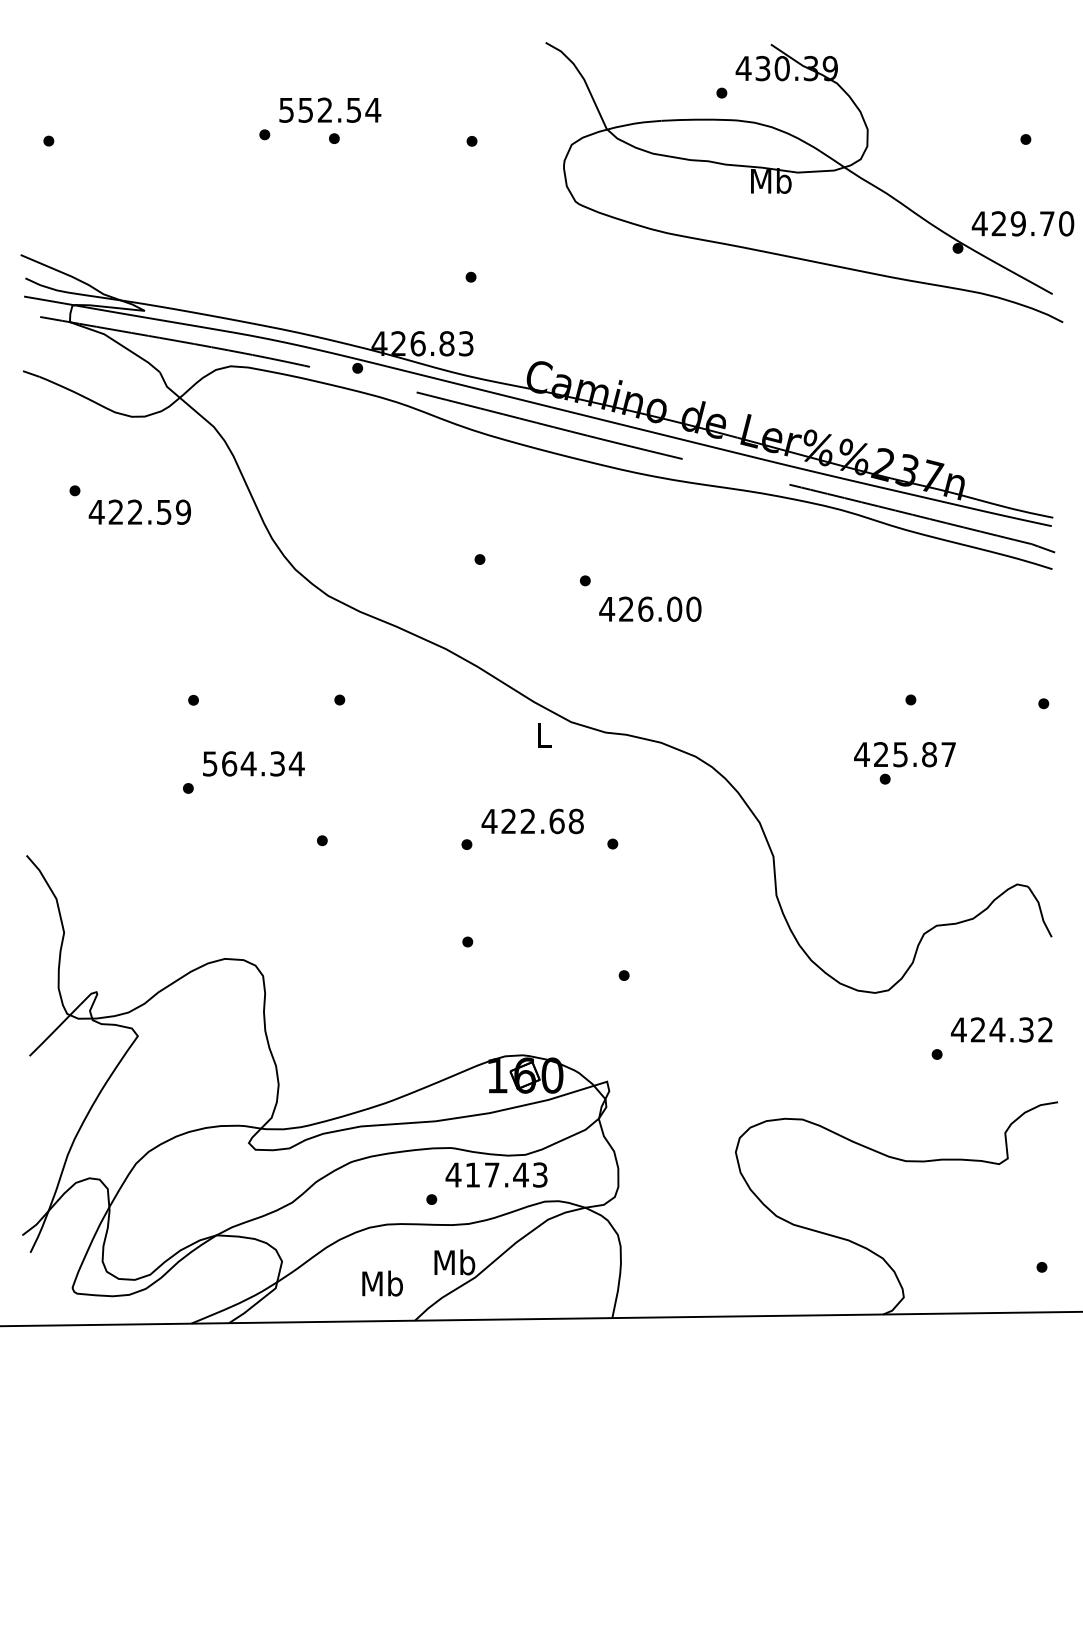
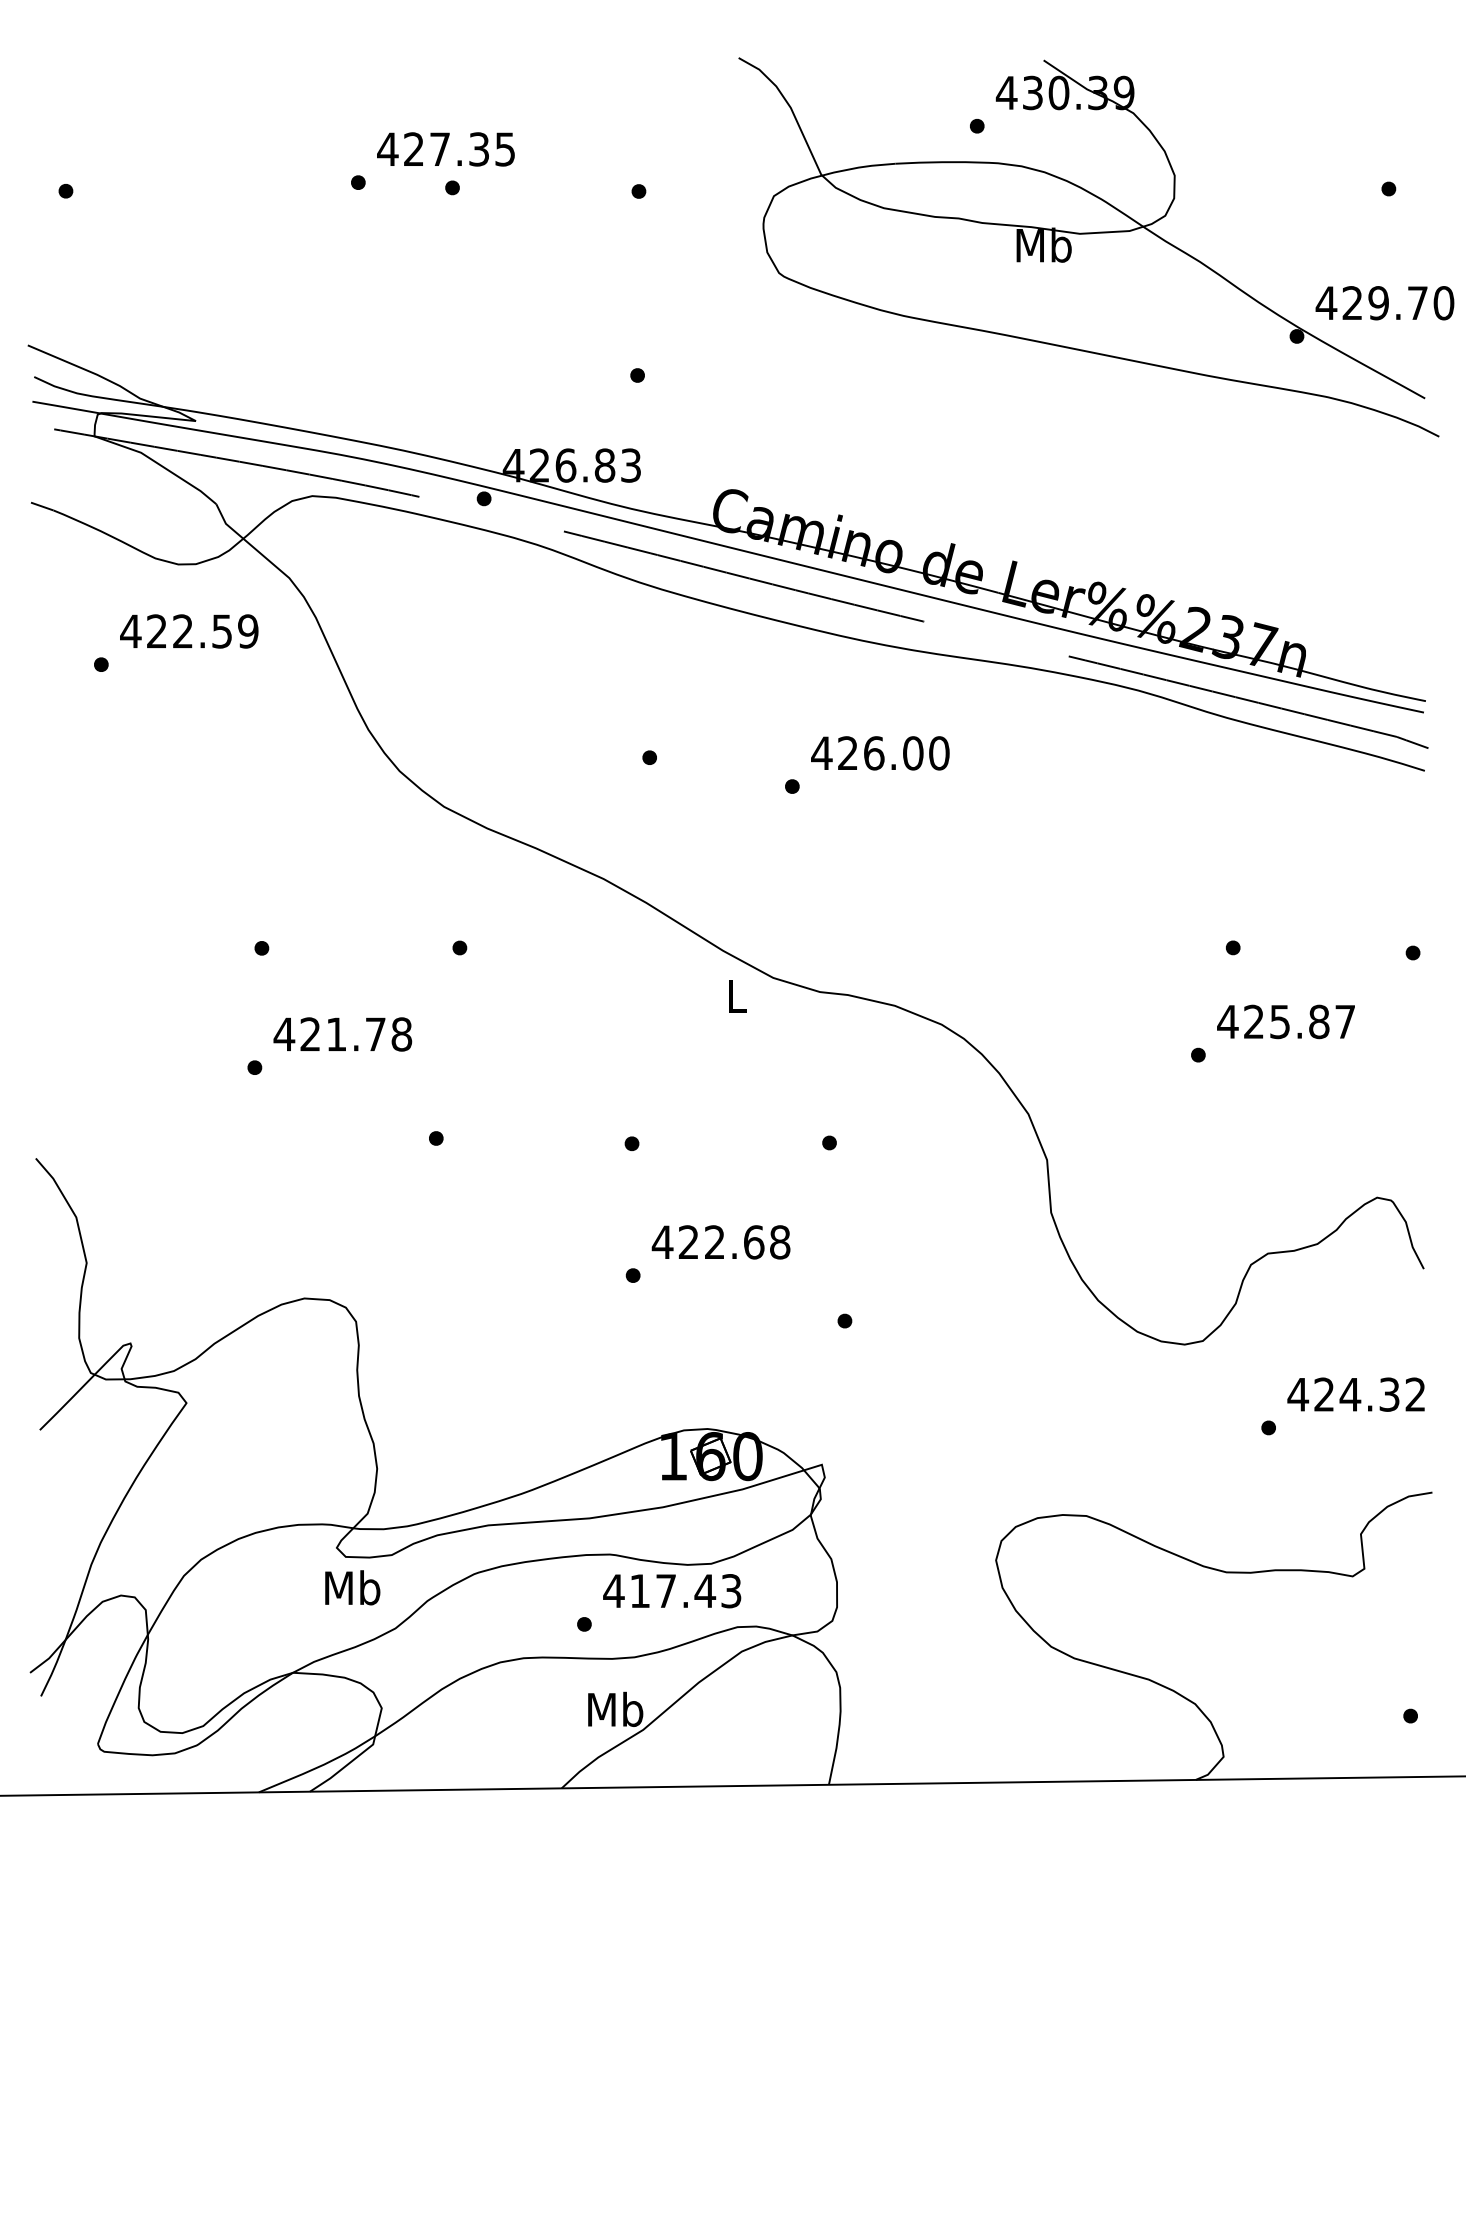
text: (329, 109) -> (445, 148), 552.54 -> 427.35
text: (139, 511) -> (188, 630), moved
text: (650, 608) -> (880, 752), moved
text: (904, 754) -> (1285, 1021), moved
text: (253, 763) -> (343, 1033), 564.34 -> 421.78
text: (532, 821) -> (720, 1242), moved
text: (382, 1283) -> (352, 1587), moved

